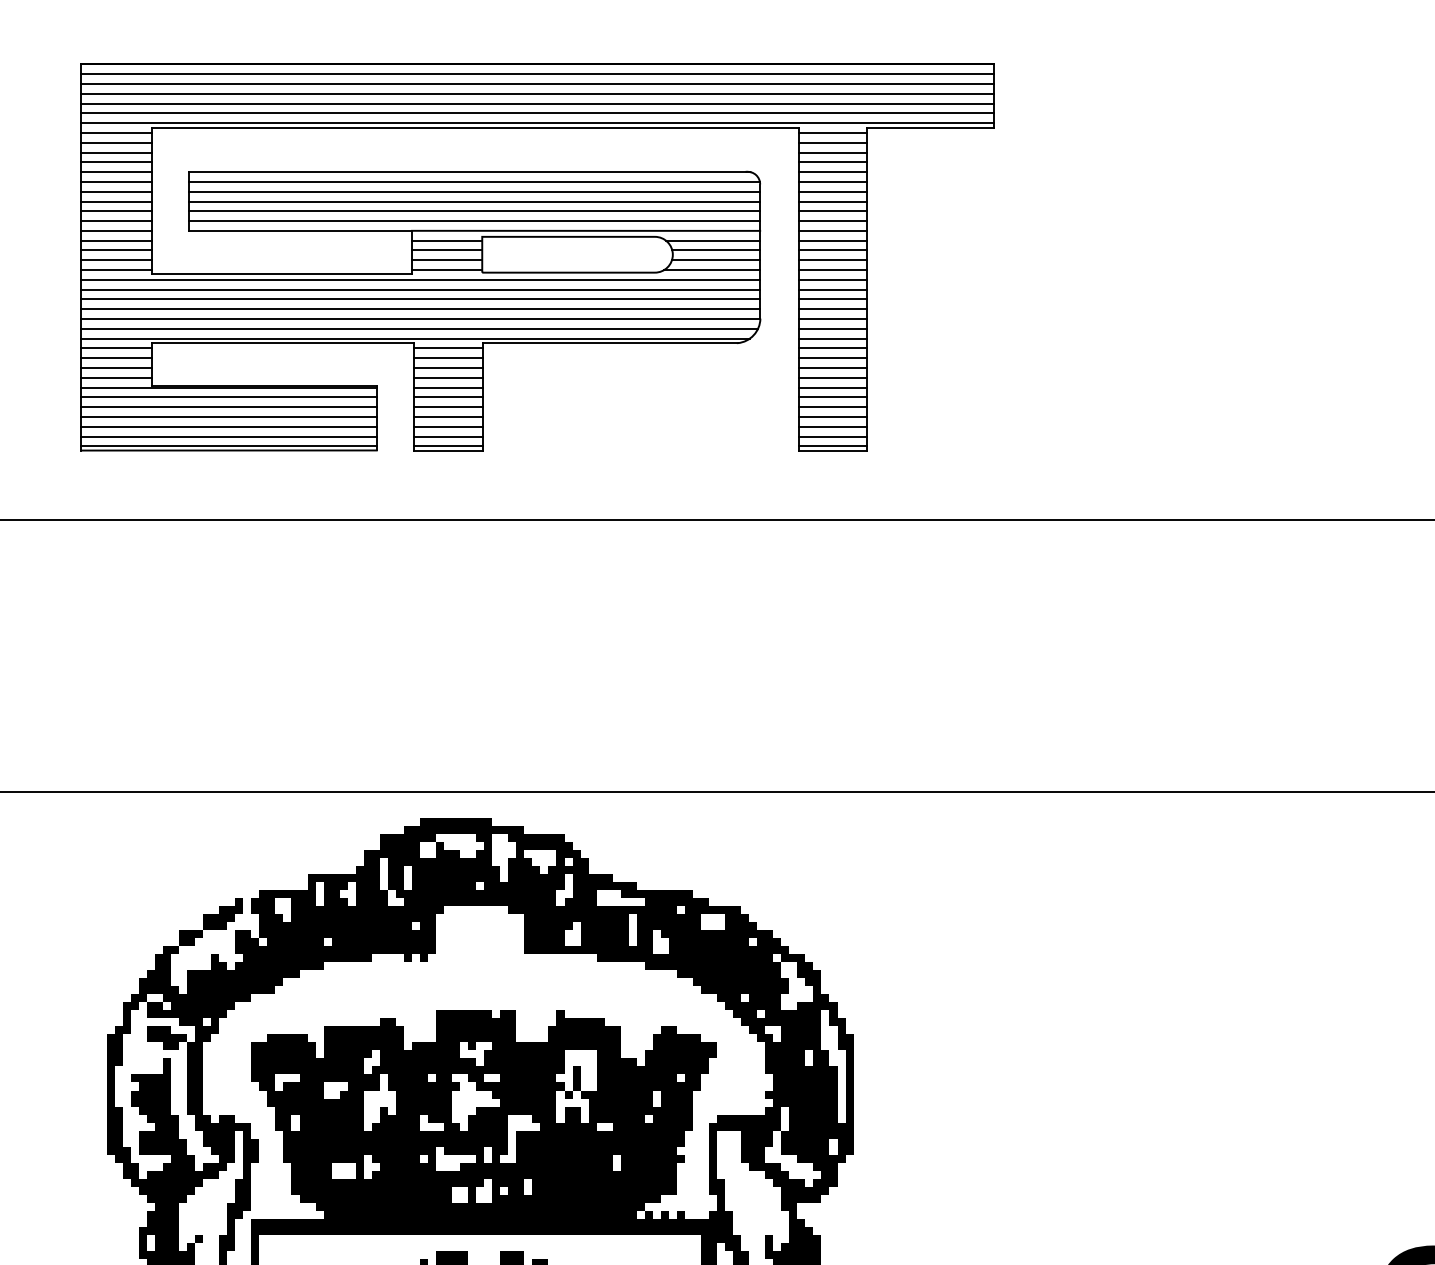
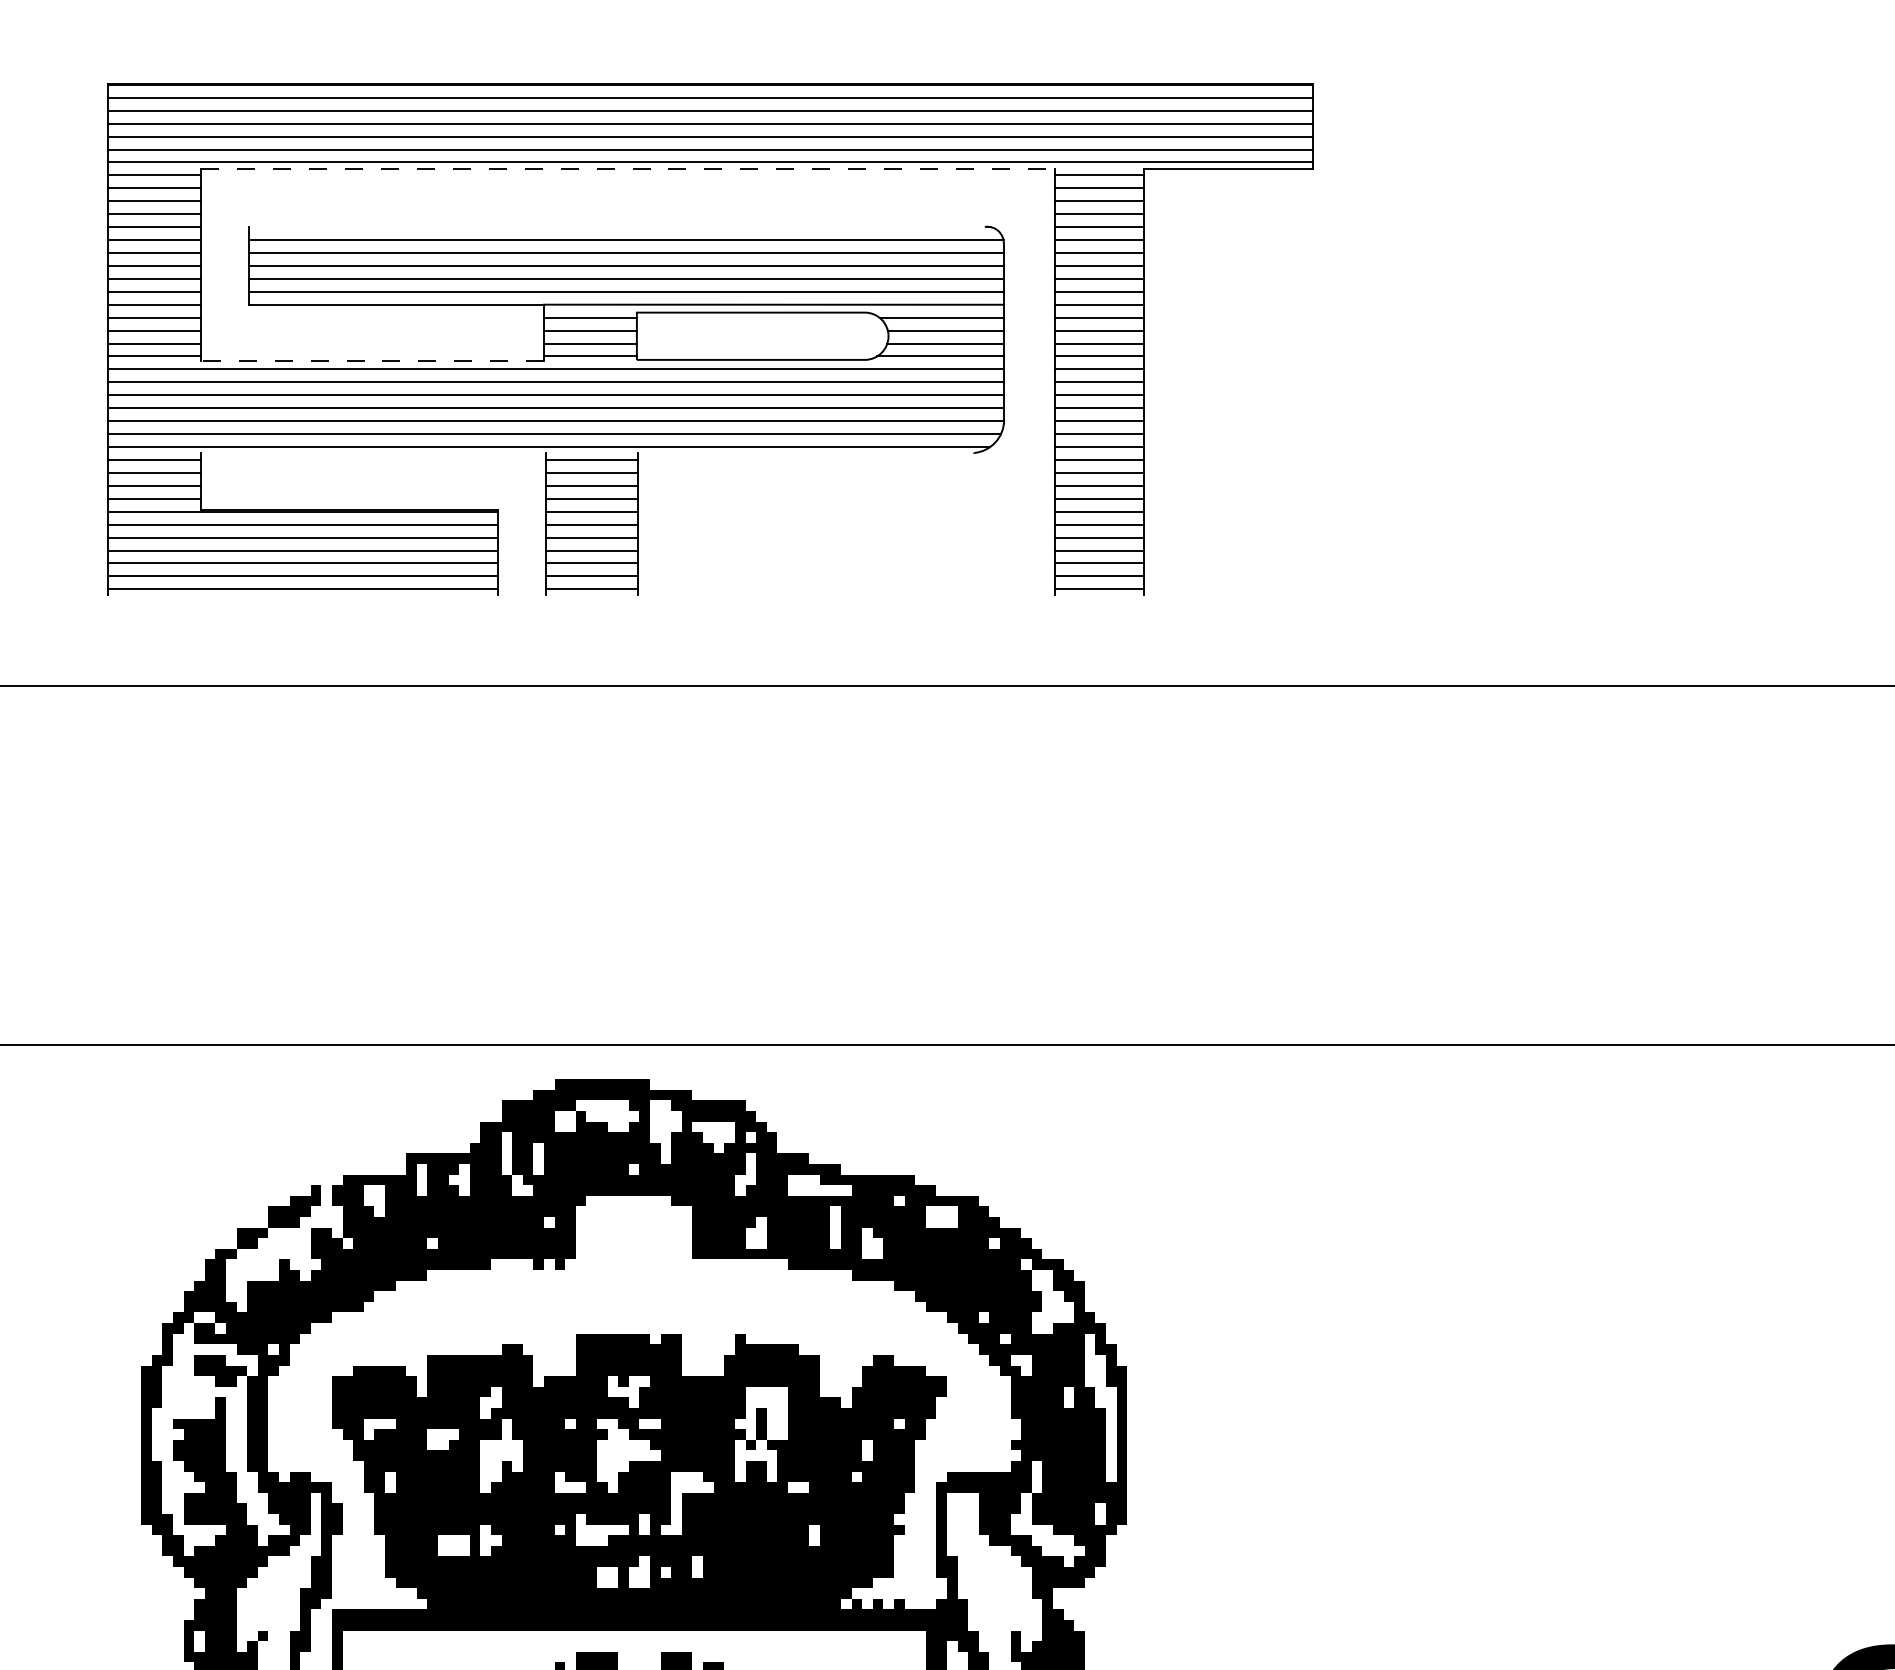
line: (475, 128) -> (628, 169), solid -> dashed
line: (467, 171) -> (617, 226), removed
line: (281, 273) -> (372, 361), solid -> dashed
line: (282, 342) -> (373, 452), removed
line: (610, 342) -> (806, 452), removed
line: (228, 450) -> (302, 594), removed
line: (448, 450) -> (592, 594), removed
line: (832, 450) -> (1099, 594), removed

